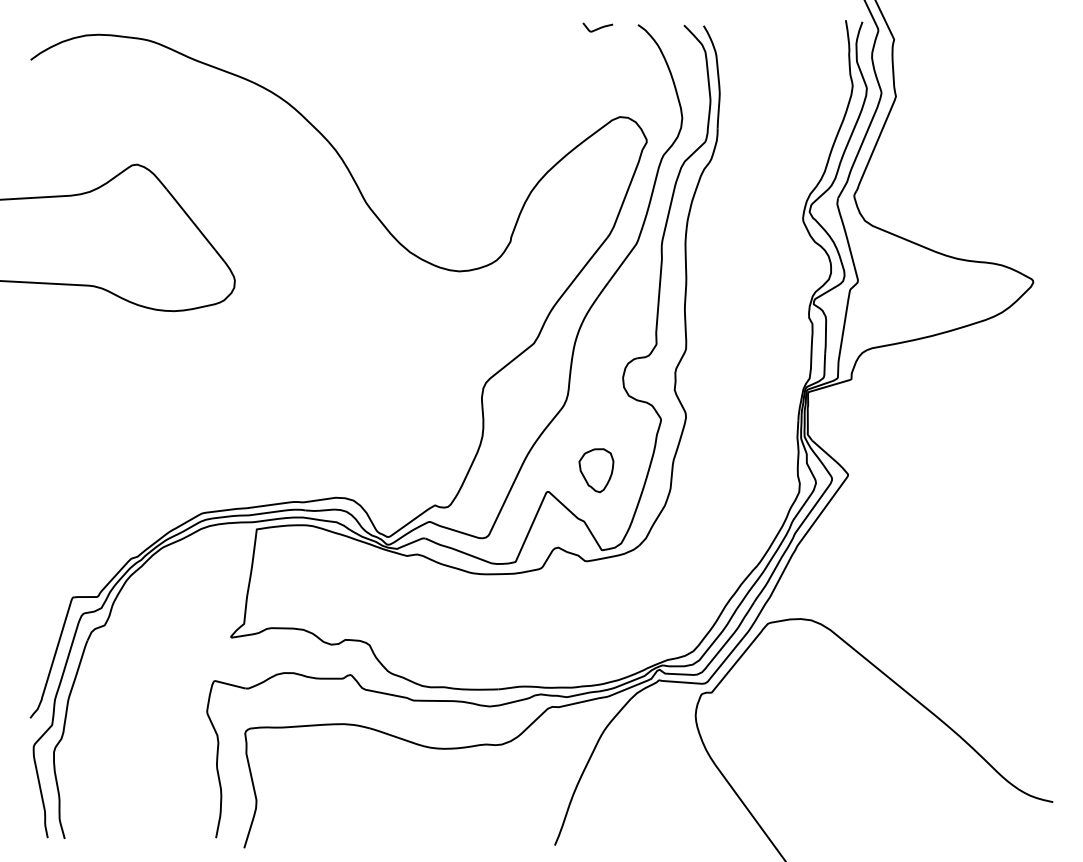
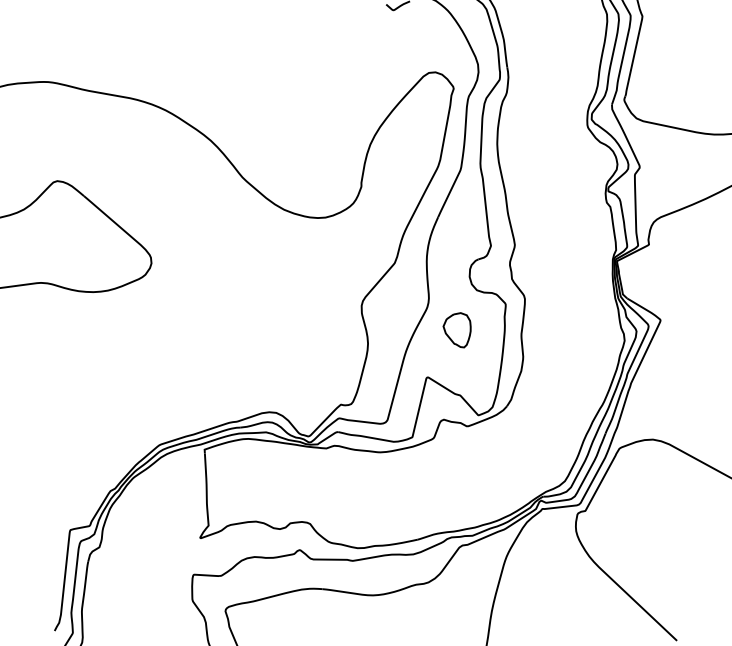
part: (596, 470) -> (458, 330), moved

